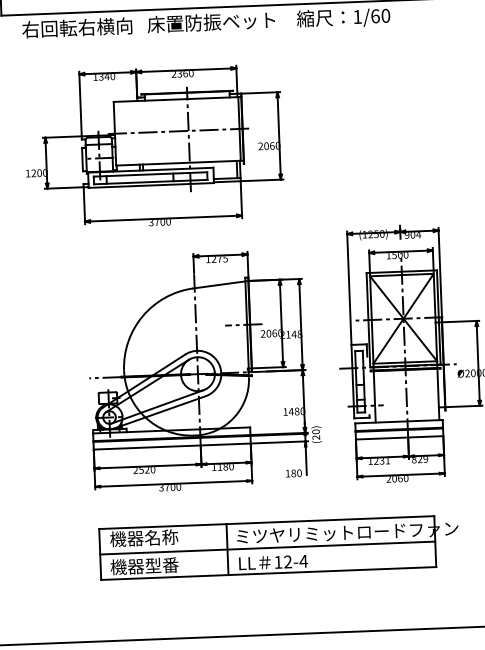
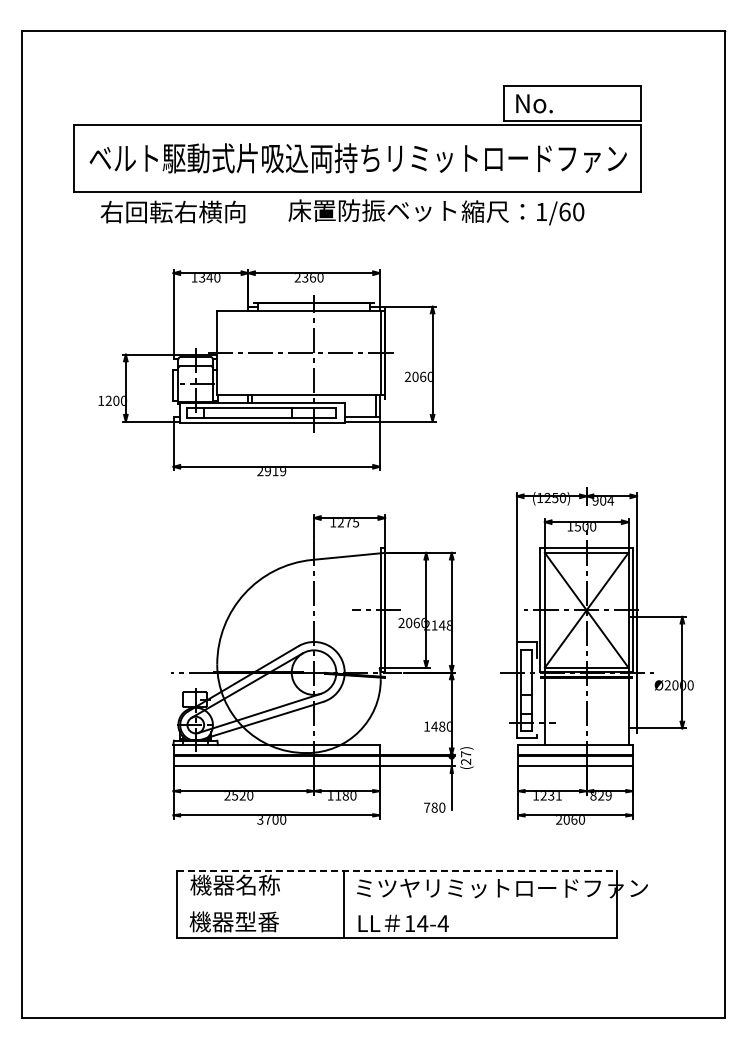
text: (210, 22) -> (371, 210), moved
text: (159, 223) -> (271, 472), 3700 -> 2919
text: (316, 432) -> (466, 754), (20) -> (27)
text: (288, 473) -> (427, 807), 180 -> 780
line: (267, 522) -> (397, 870), solid -> dashed
line: (267, 548) -> (396, 904), removed
text: (287, 561) -> (422, 923), 12-4 -> 14-4

